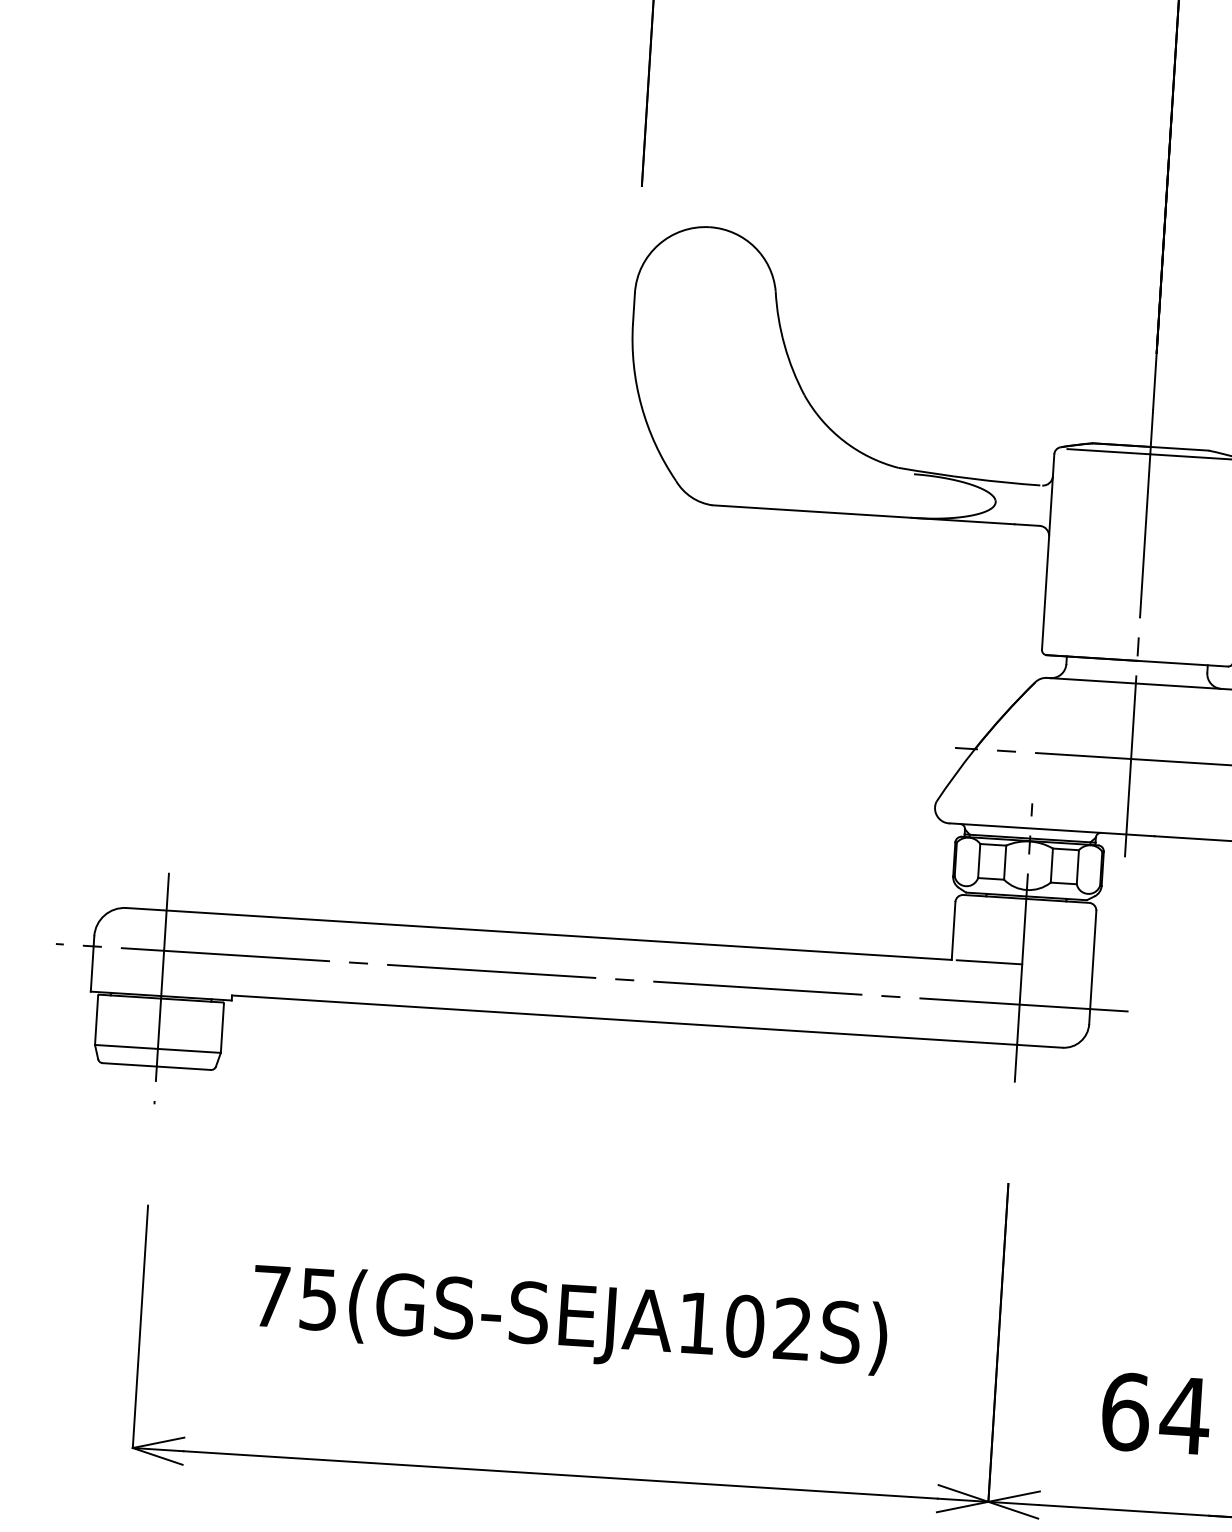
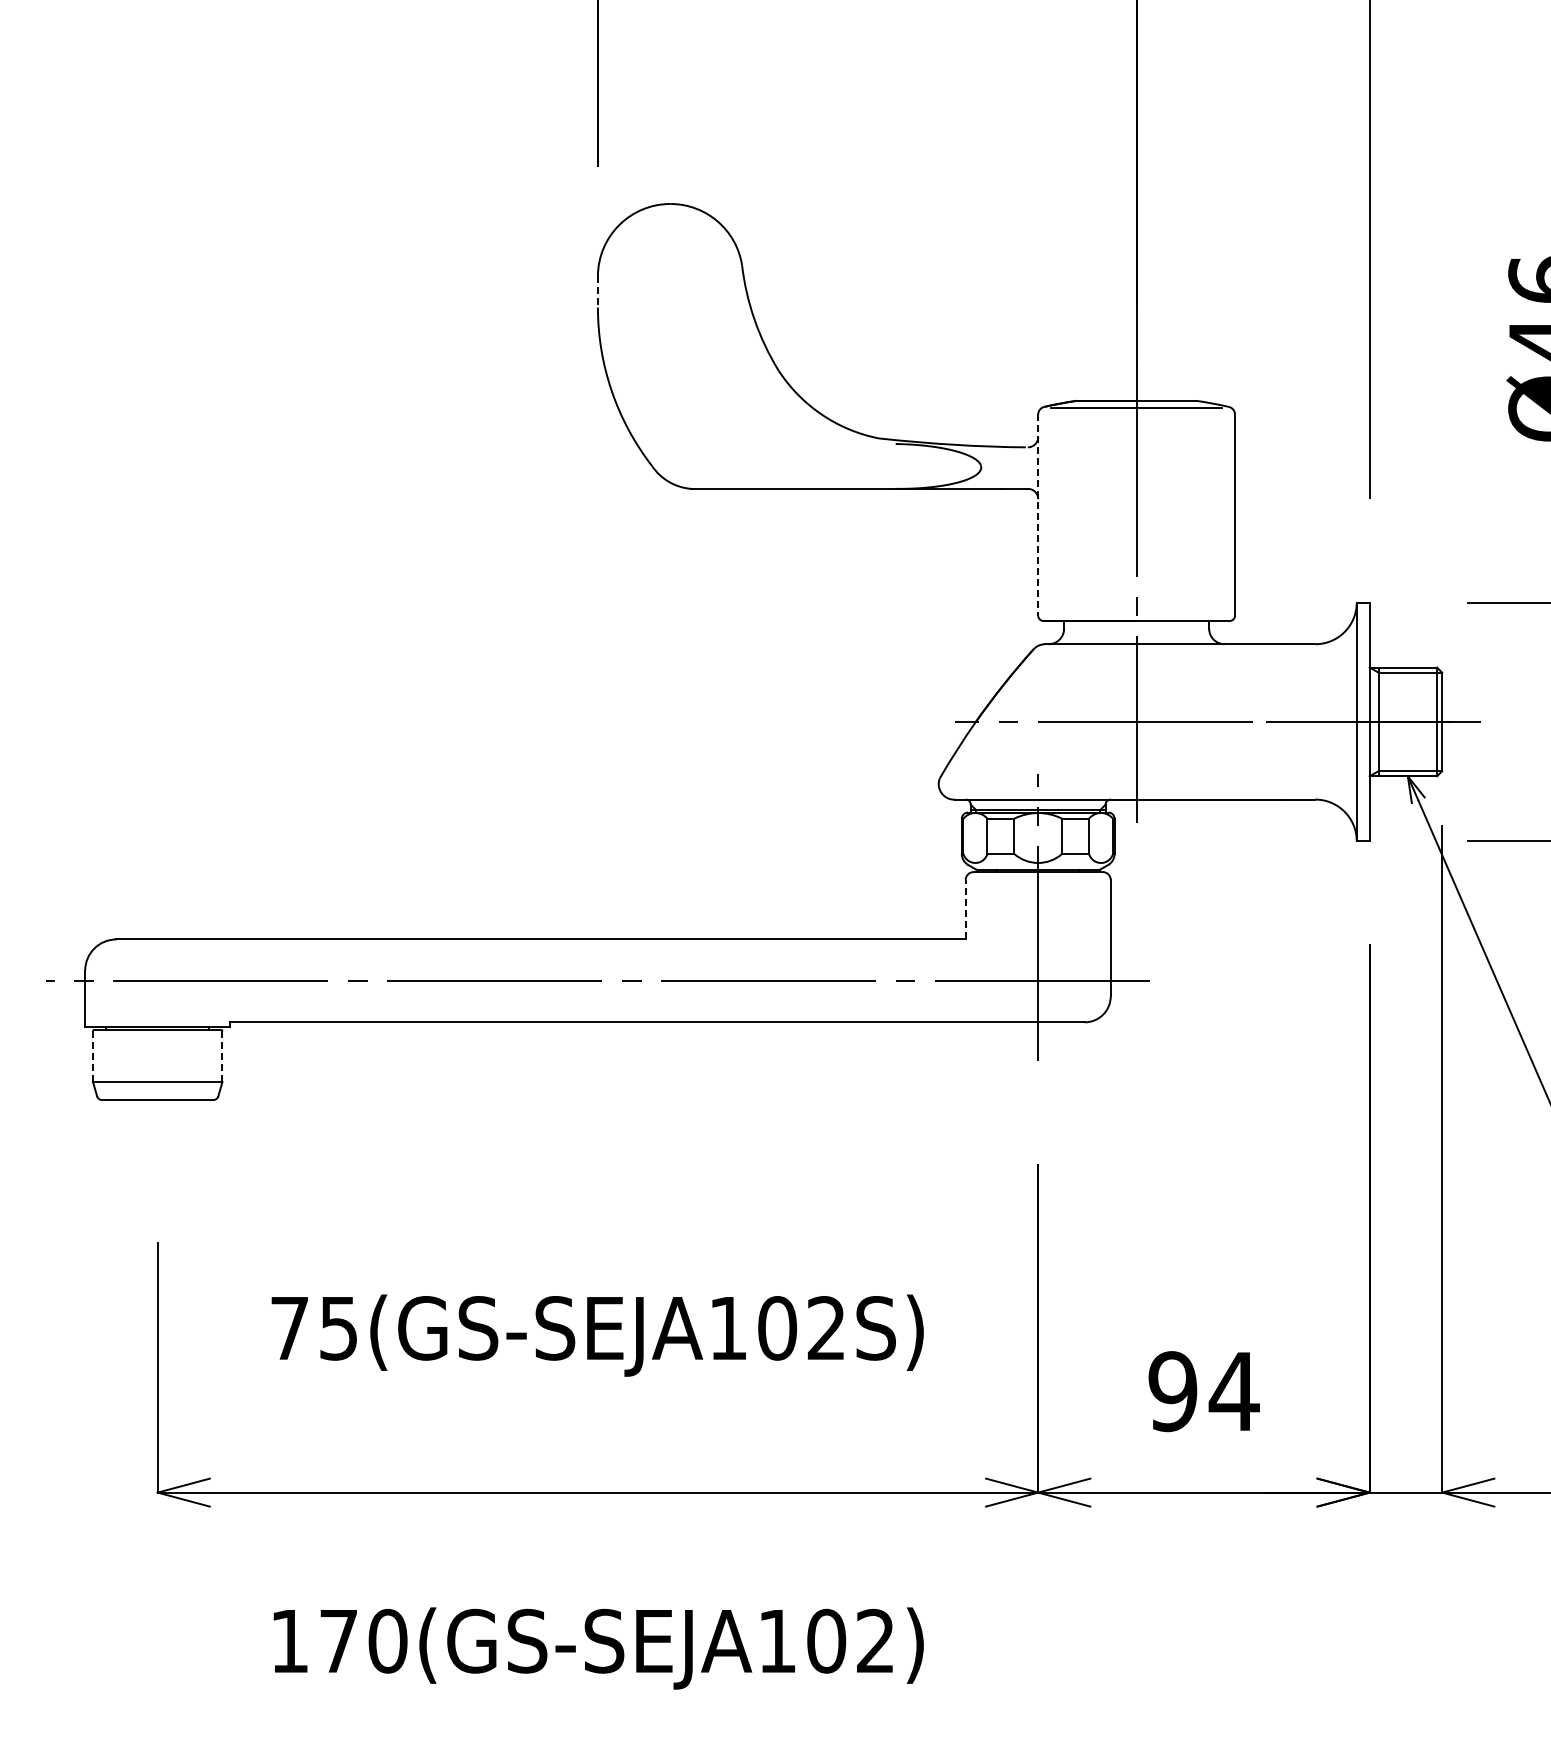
line: (633, 308) -> (597, 292), solid -> dashed
line: (1048, 552) -> (1038, 515), solid -> dashed
line: (953, 930) -> (965, 909), solid -> dashed
line: (989, 962) -> (1004, 939), removed
line: (161, 988) -> (157, 1019), removed
line: (96, 1021) -> (92, 1057), solid -> dashed
line: (222, 1029) -> (222, 1057), solid -> dashed
text: (1125, 1411) -> (1172, 1391), 64 -> 94

